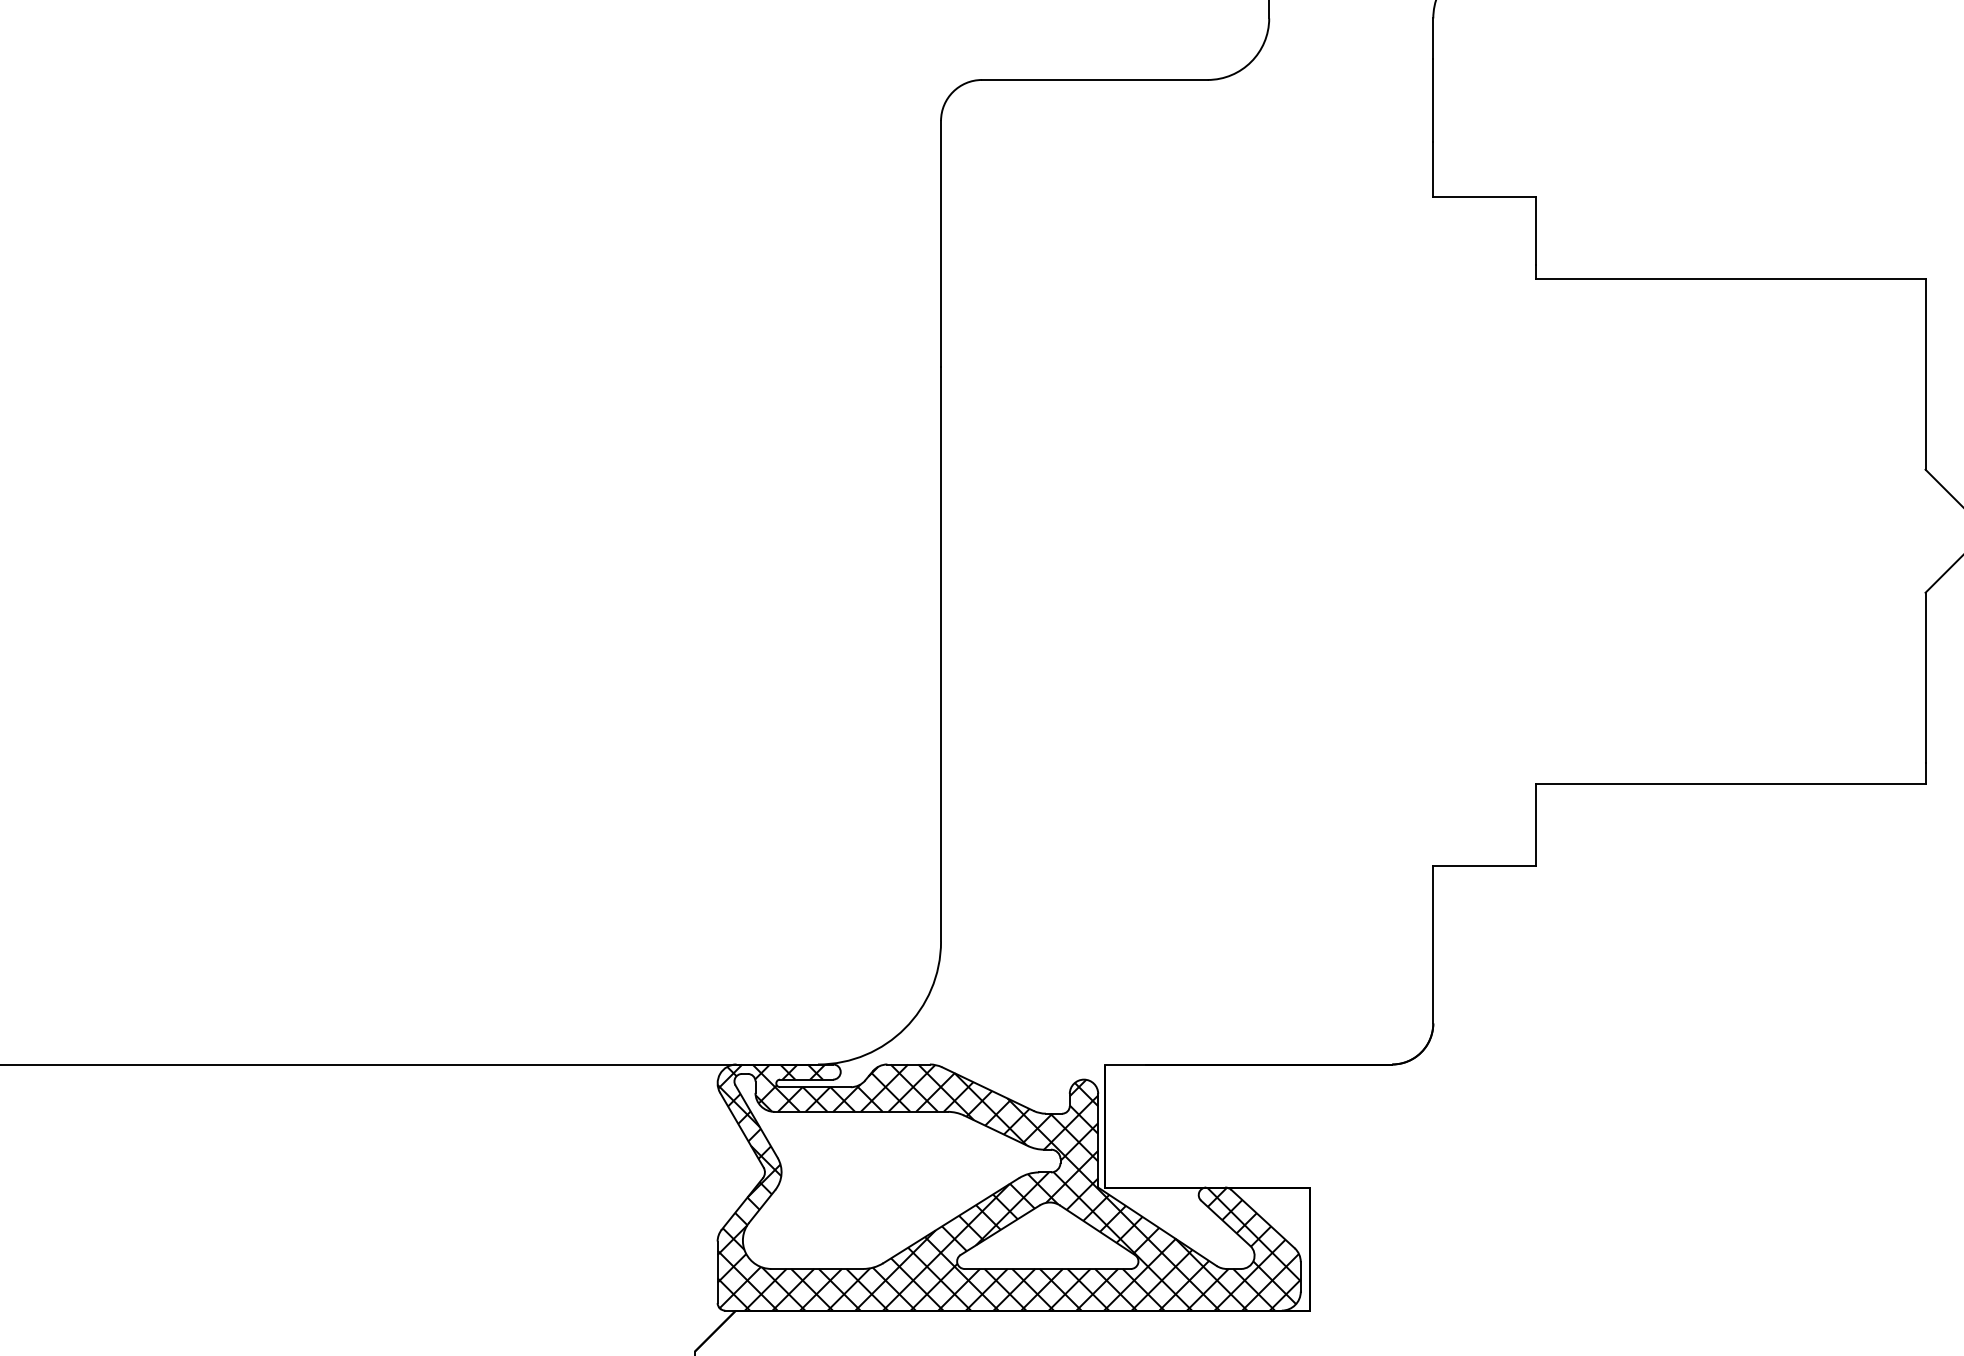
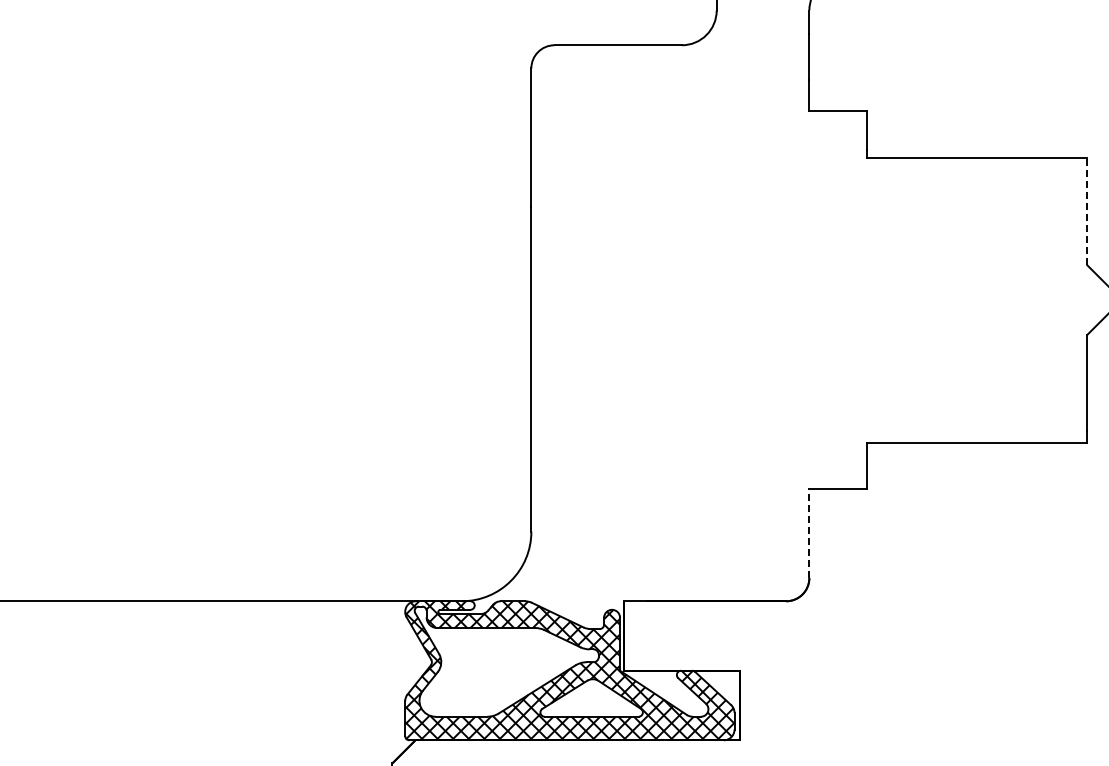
line: (1925, 374) -> (1087, 211), solid -> dashed
line: (1433, 944) -> (809, 533), solid -> dashed

